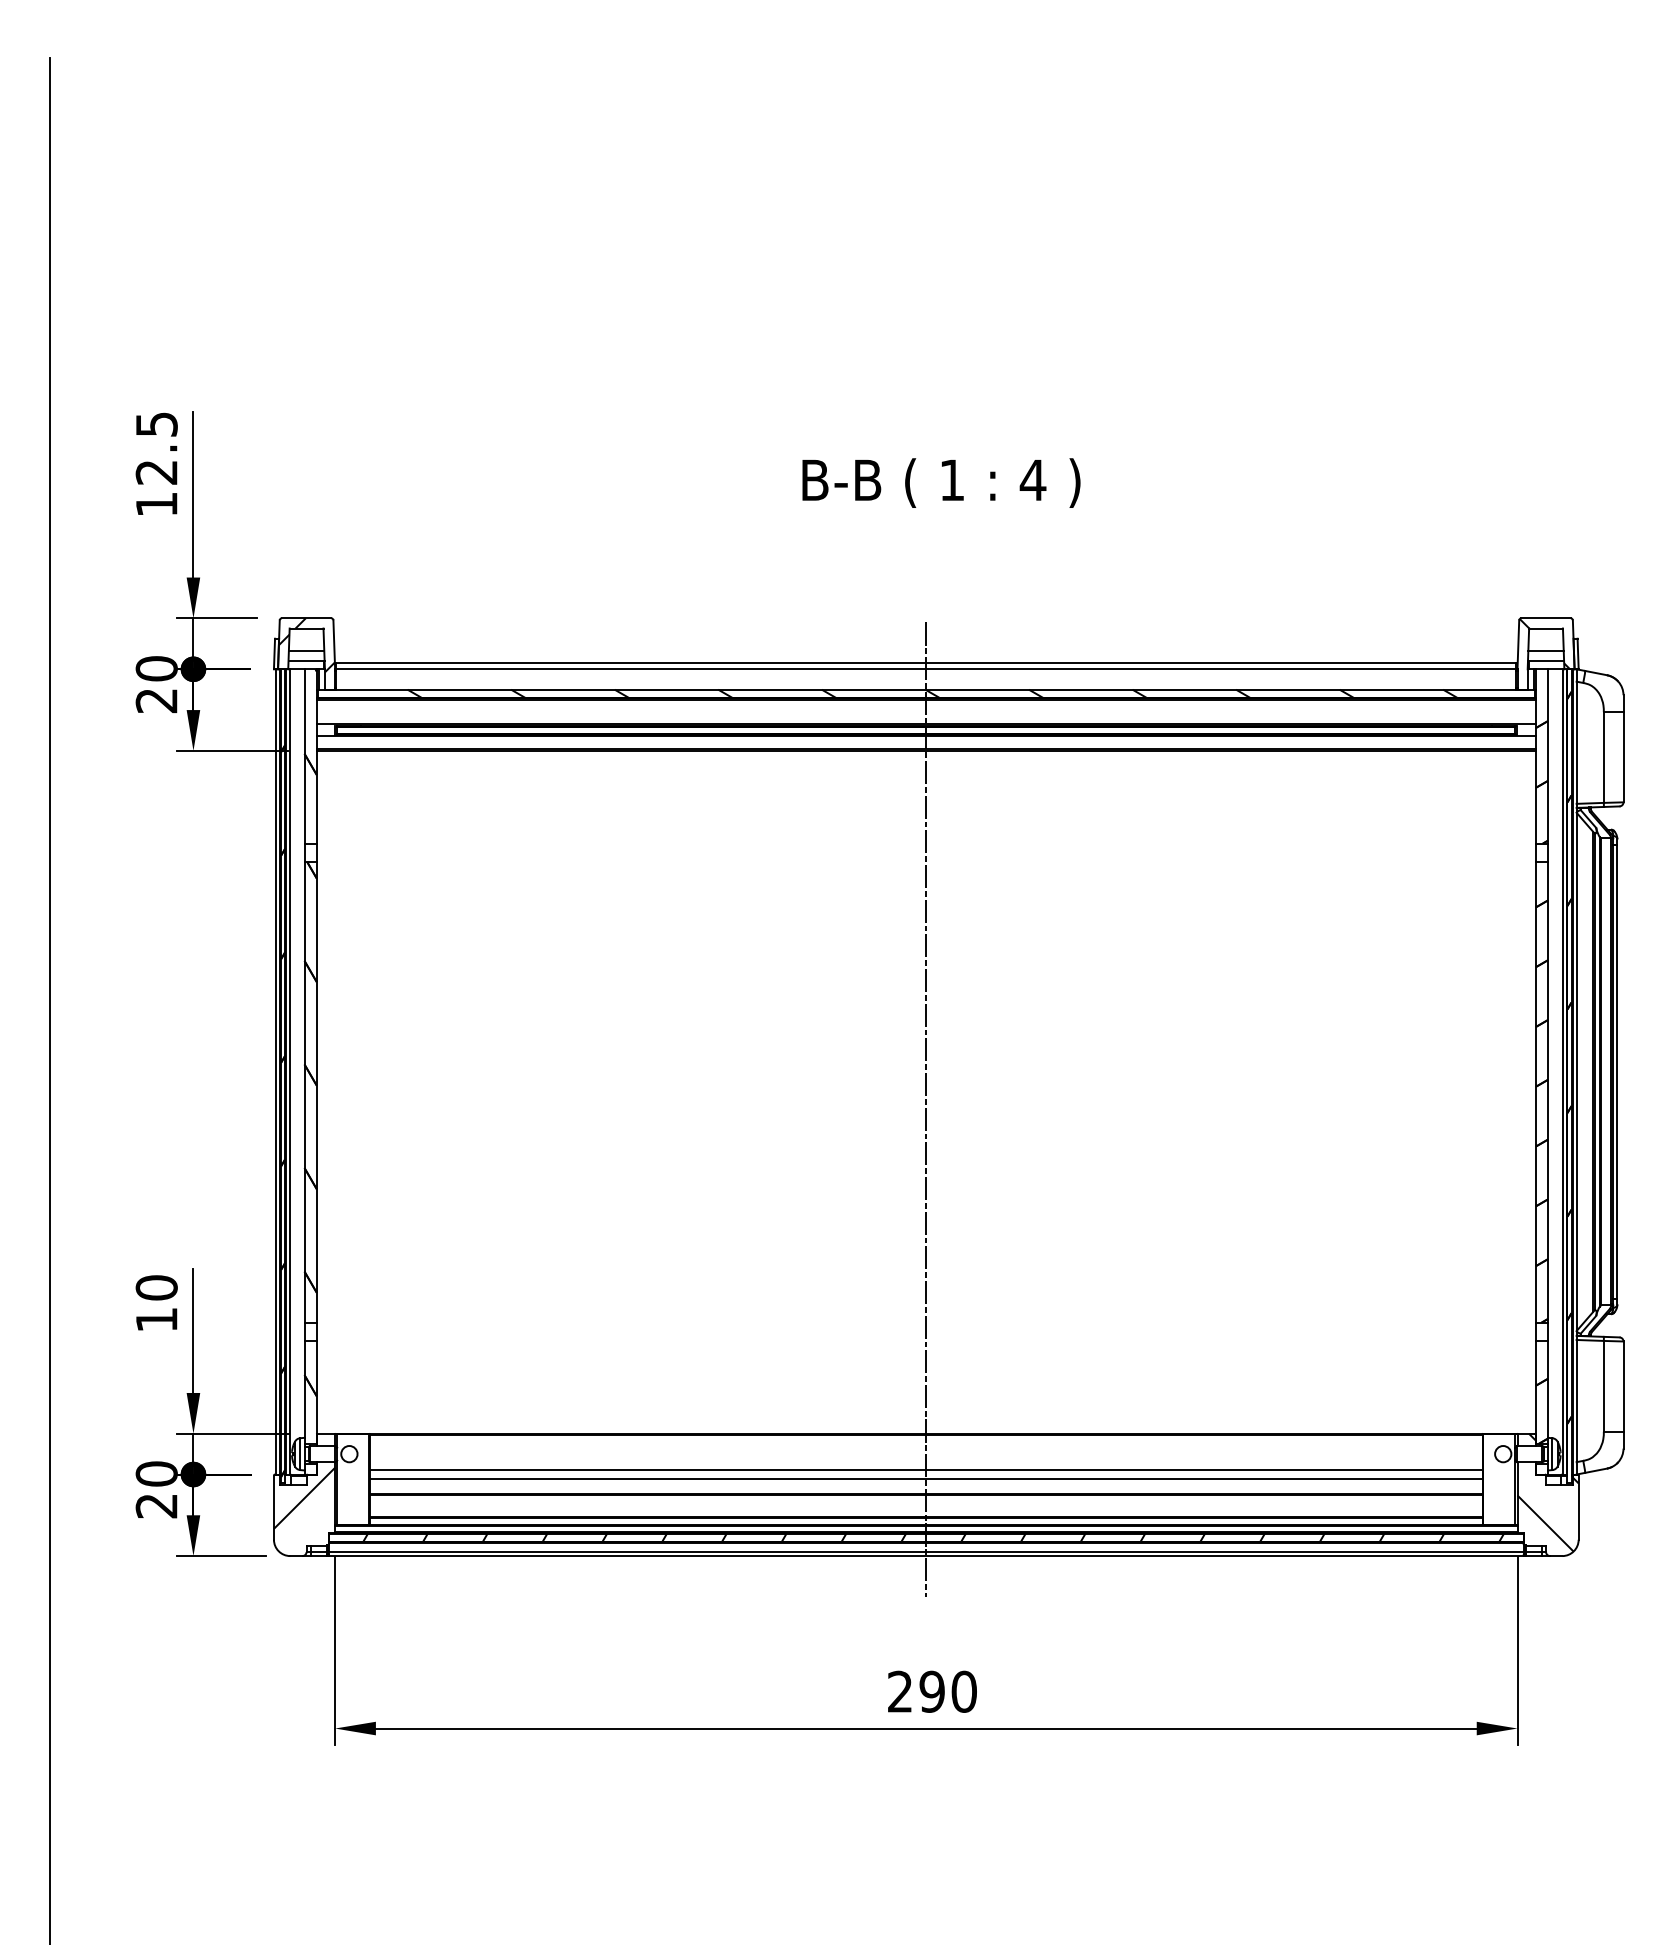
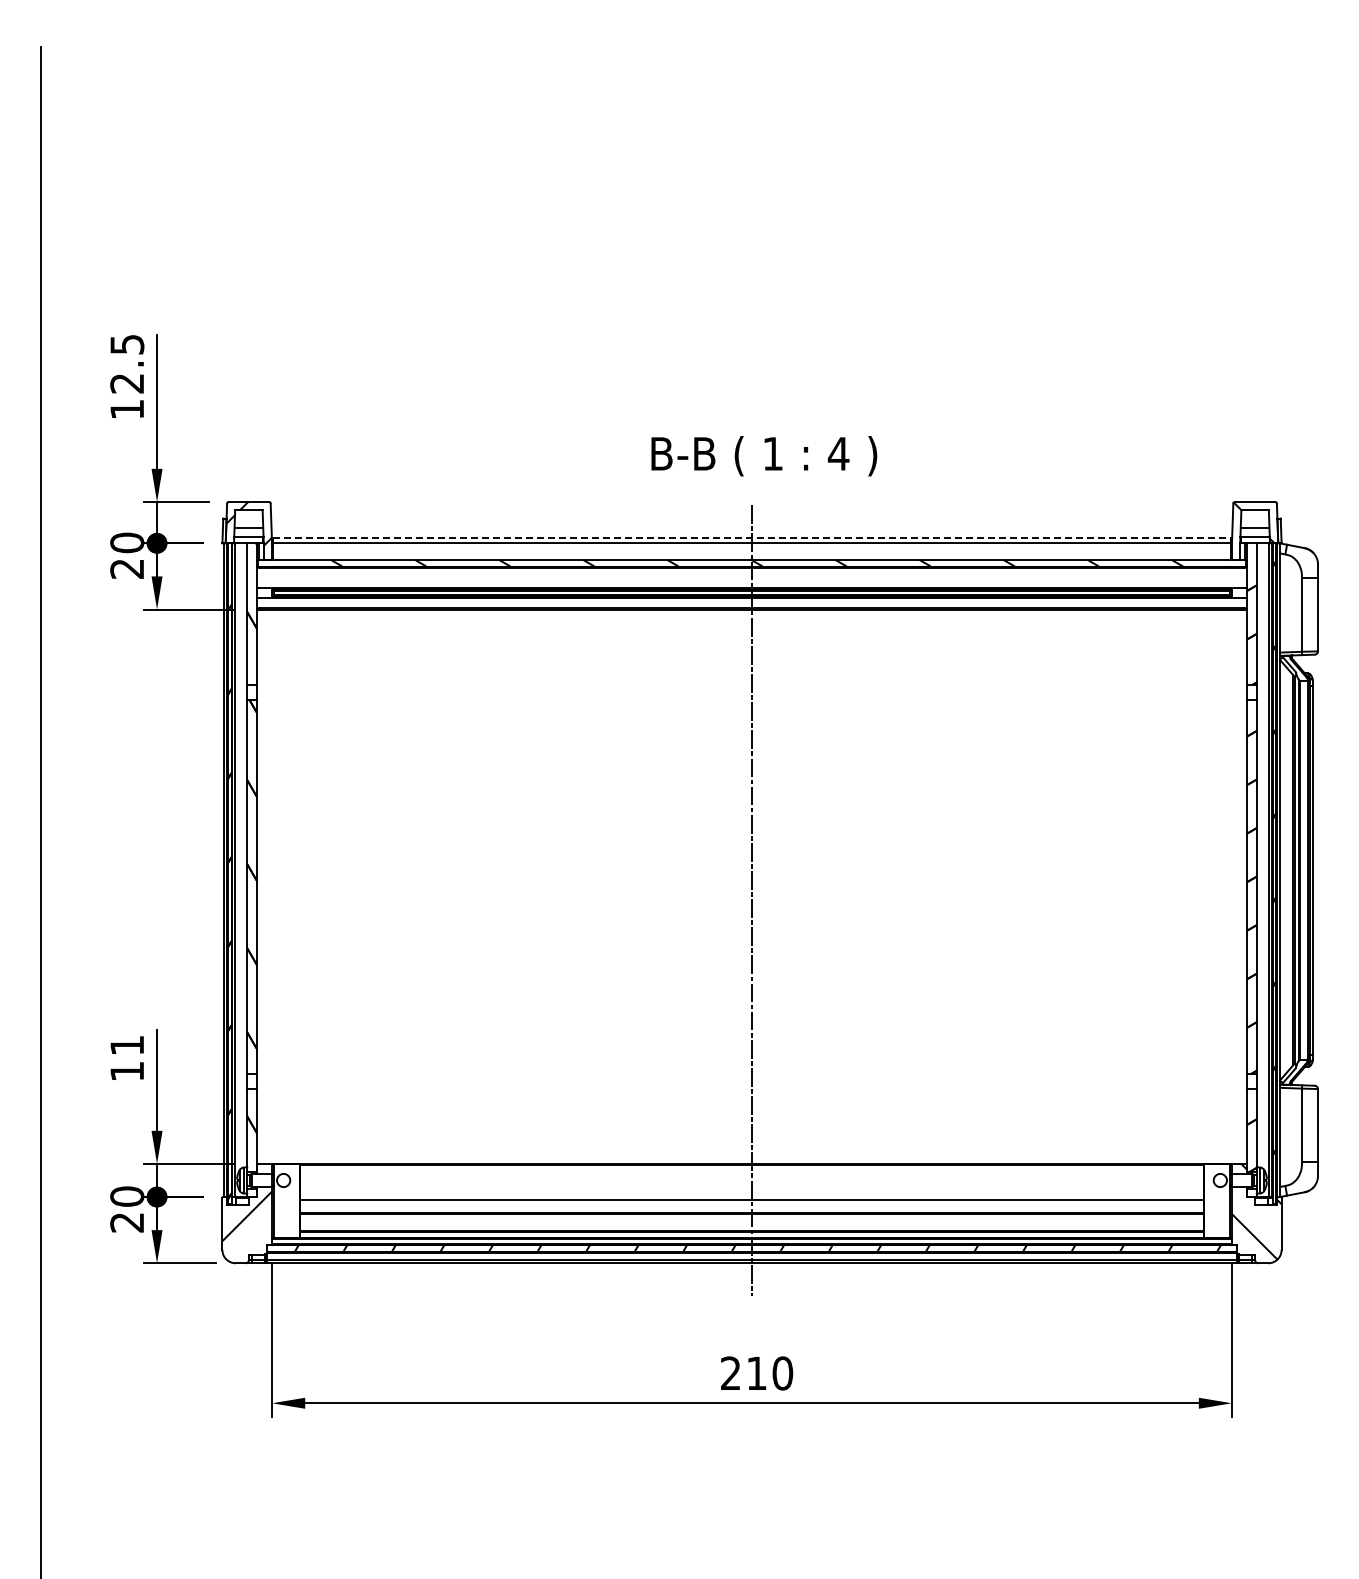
text: (941, 483) -> (764, 456), moved
line: (926, 663) -> (752, 538), solid -> dashed
text: (157, 1287) -> (127, 1045), 10 -> 11
line: (925, 1470) -> (751, 1193), removed
text: (931, 1691) -> (756, 1373), 290 -> 210

